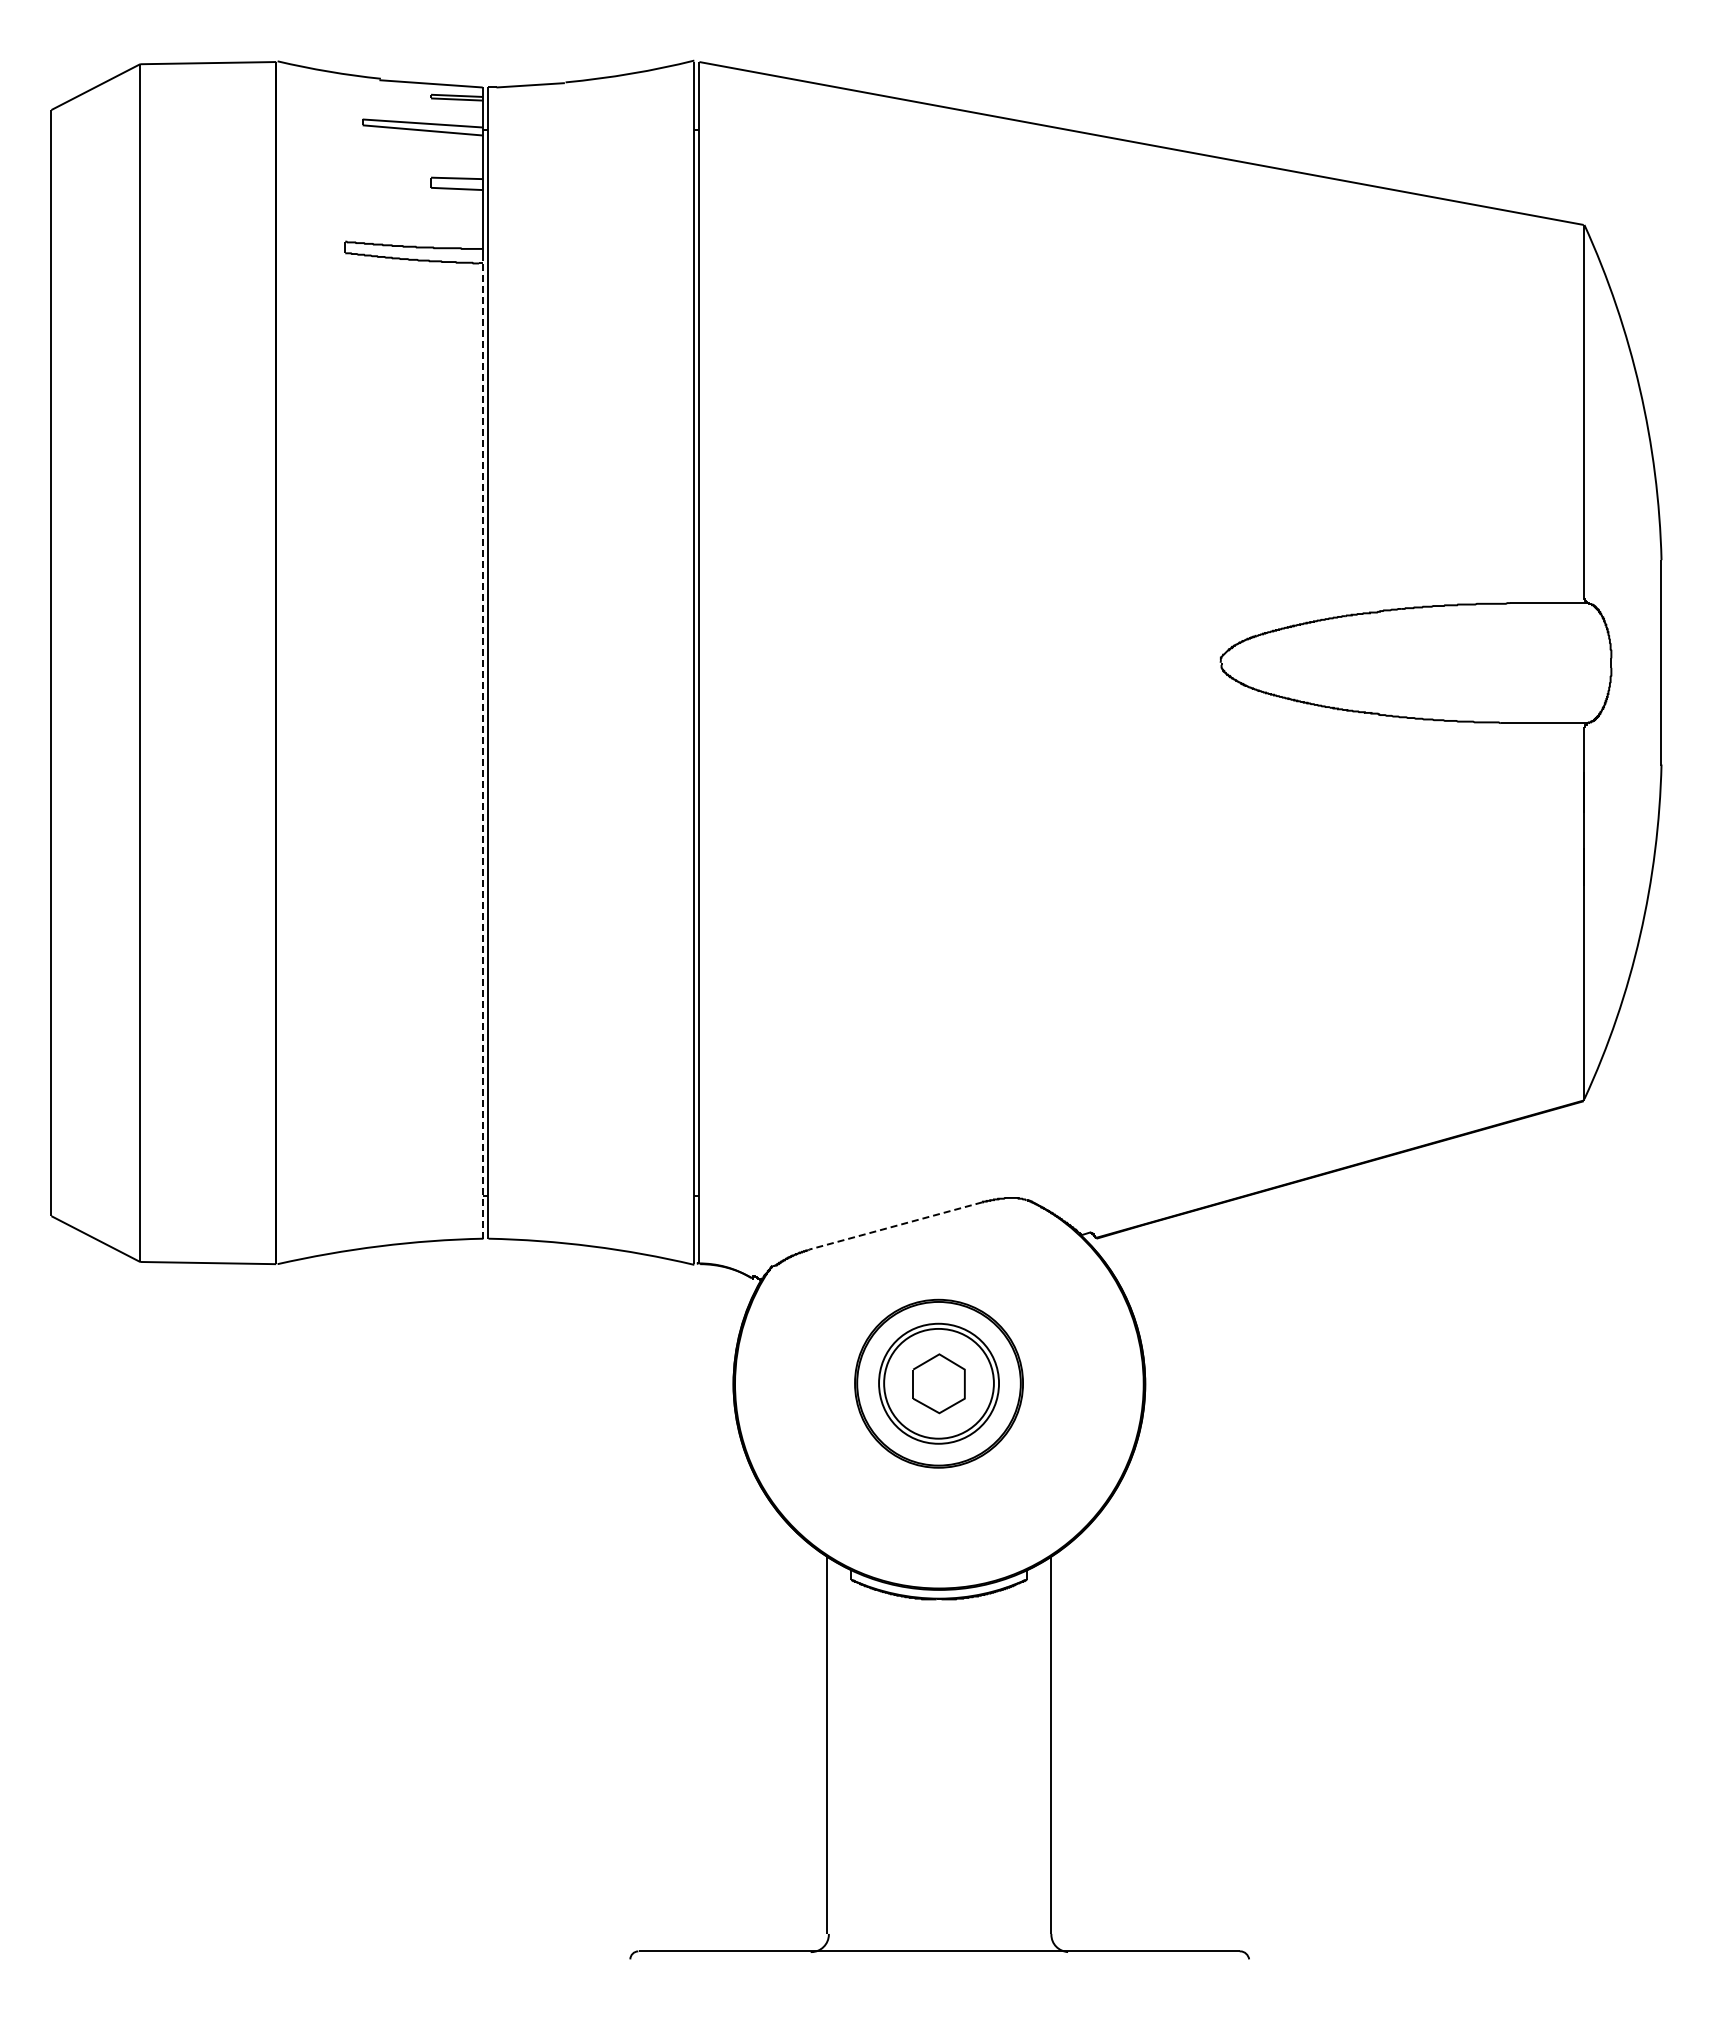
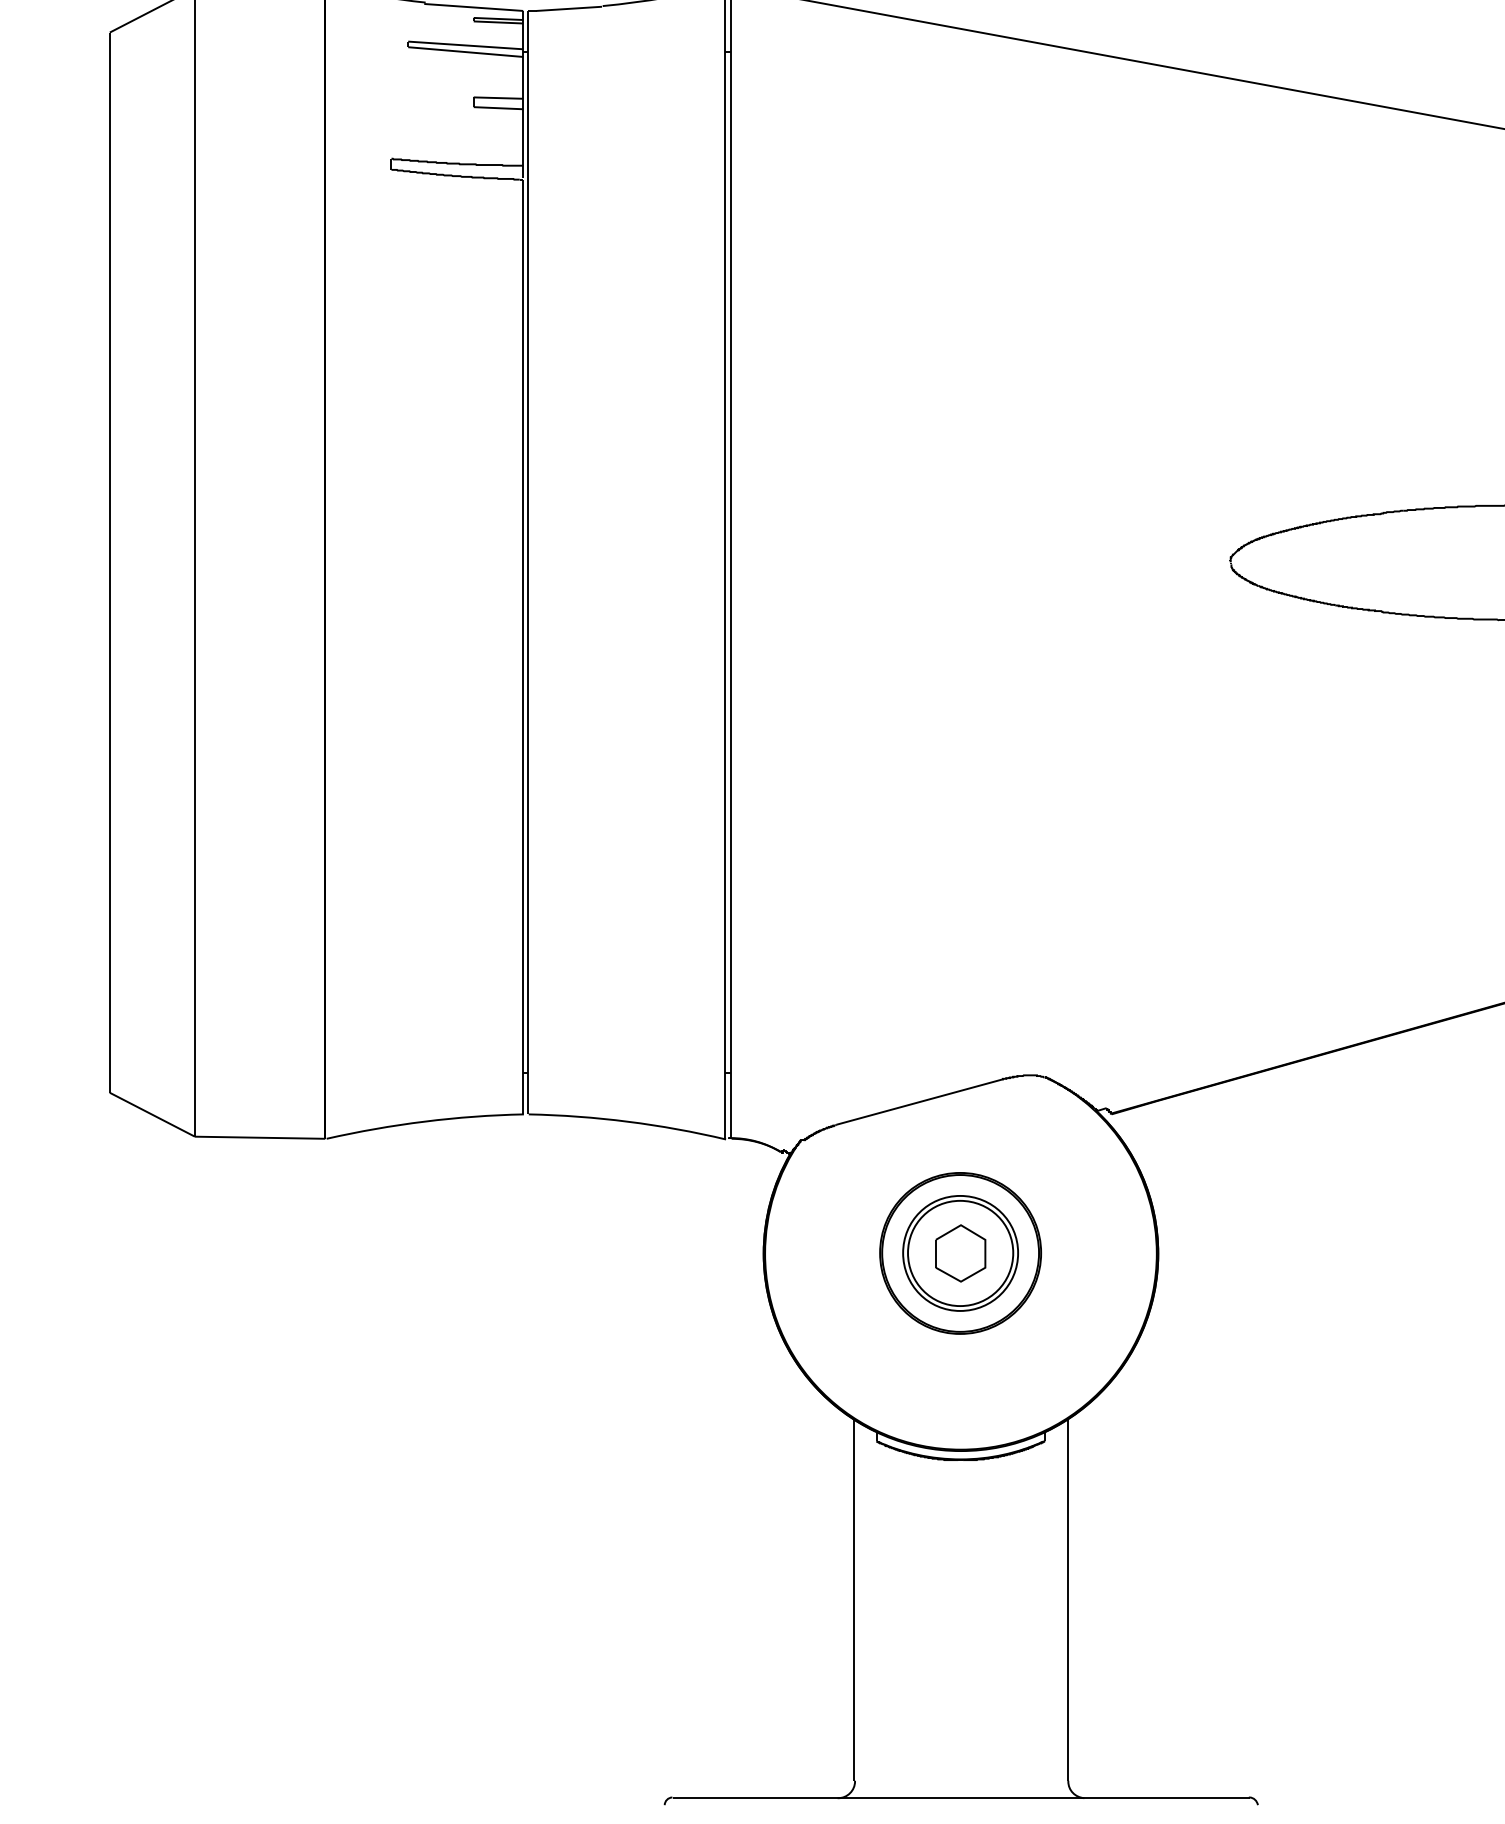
line: (482, 751) -> (523, 647), dashed -> solid
line: (895, 1225) -> (918, 1101), dashed -> solid

